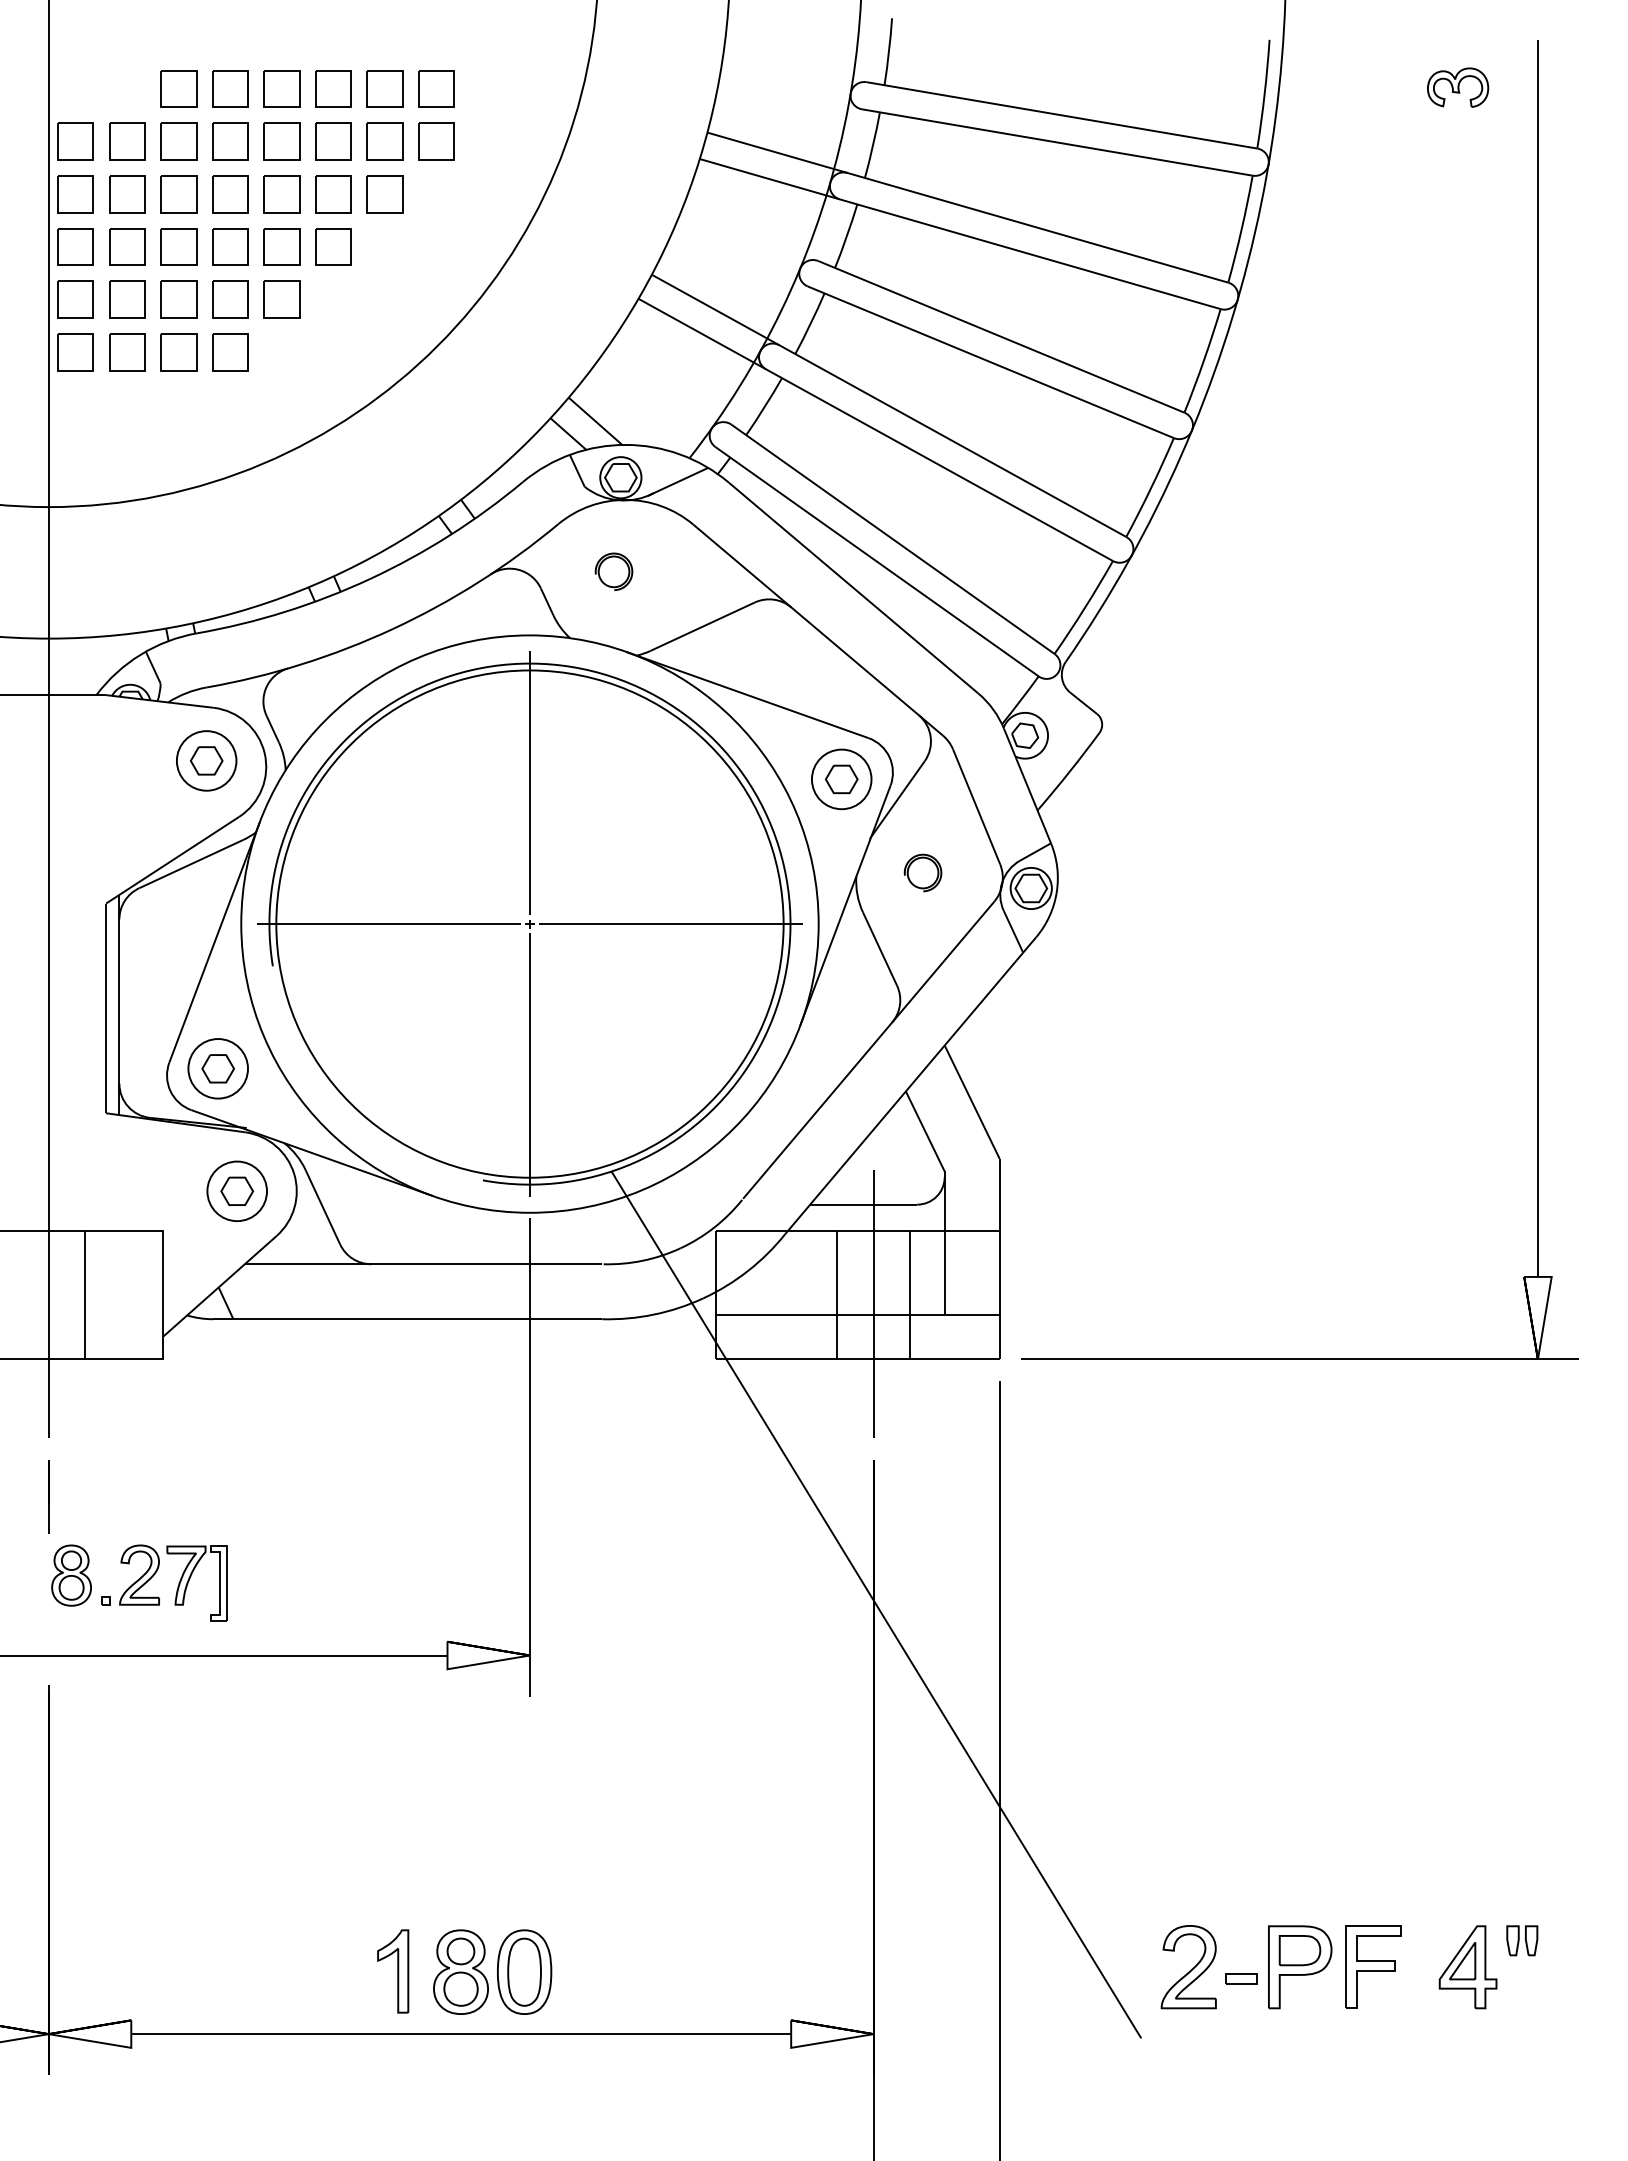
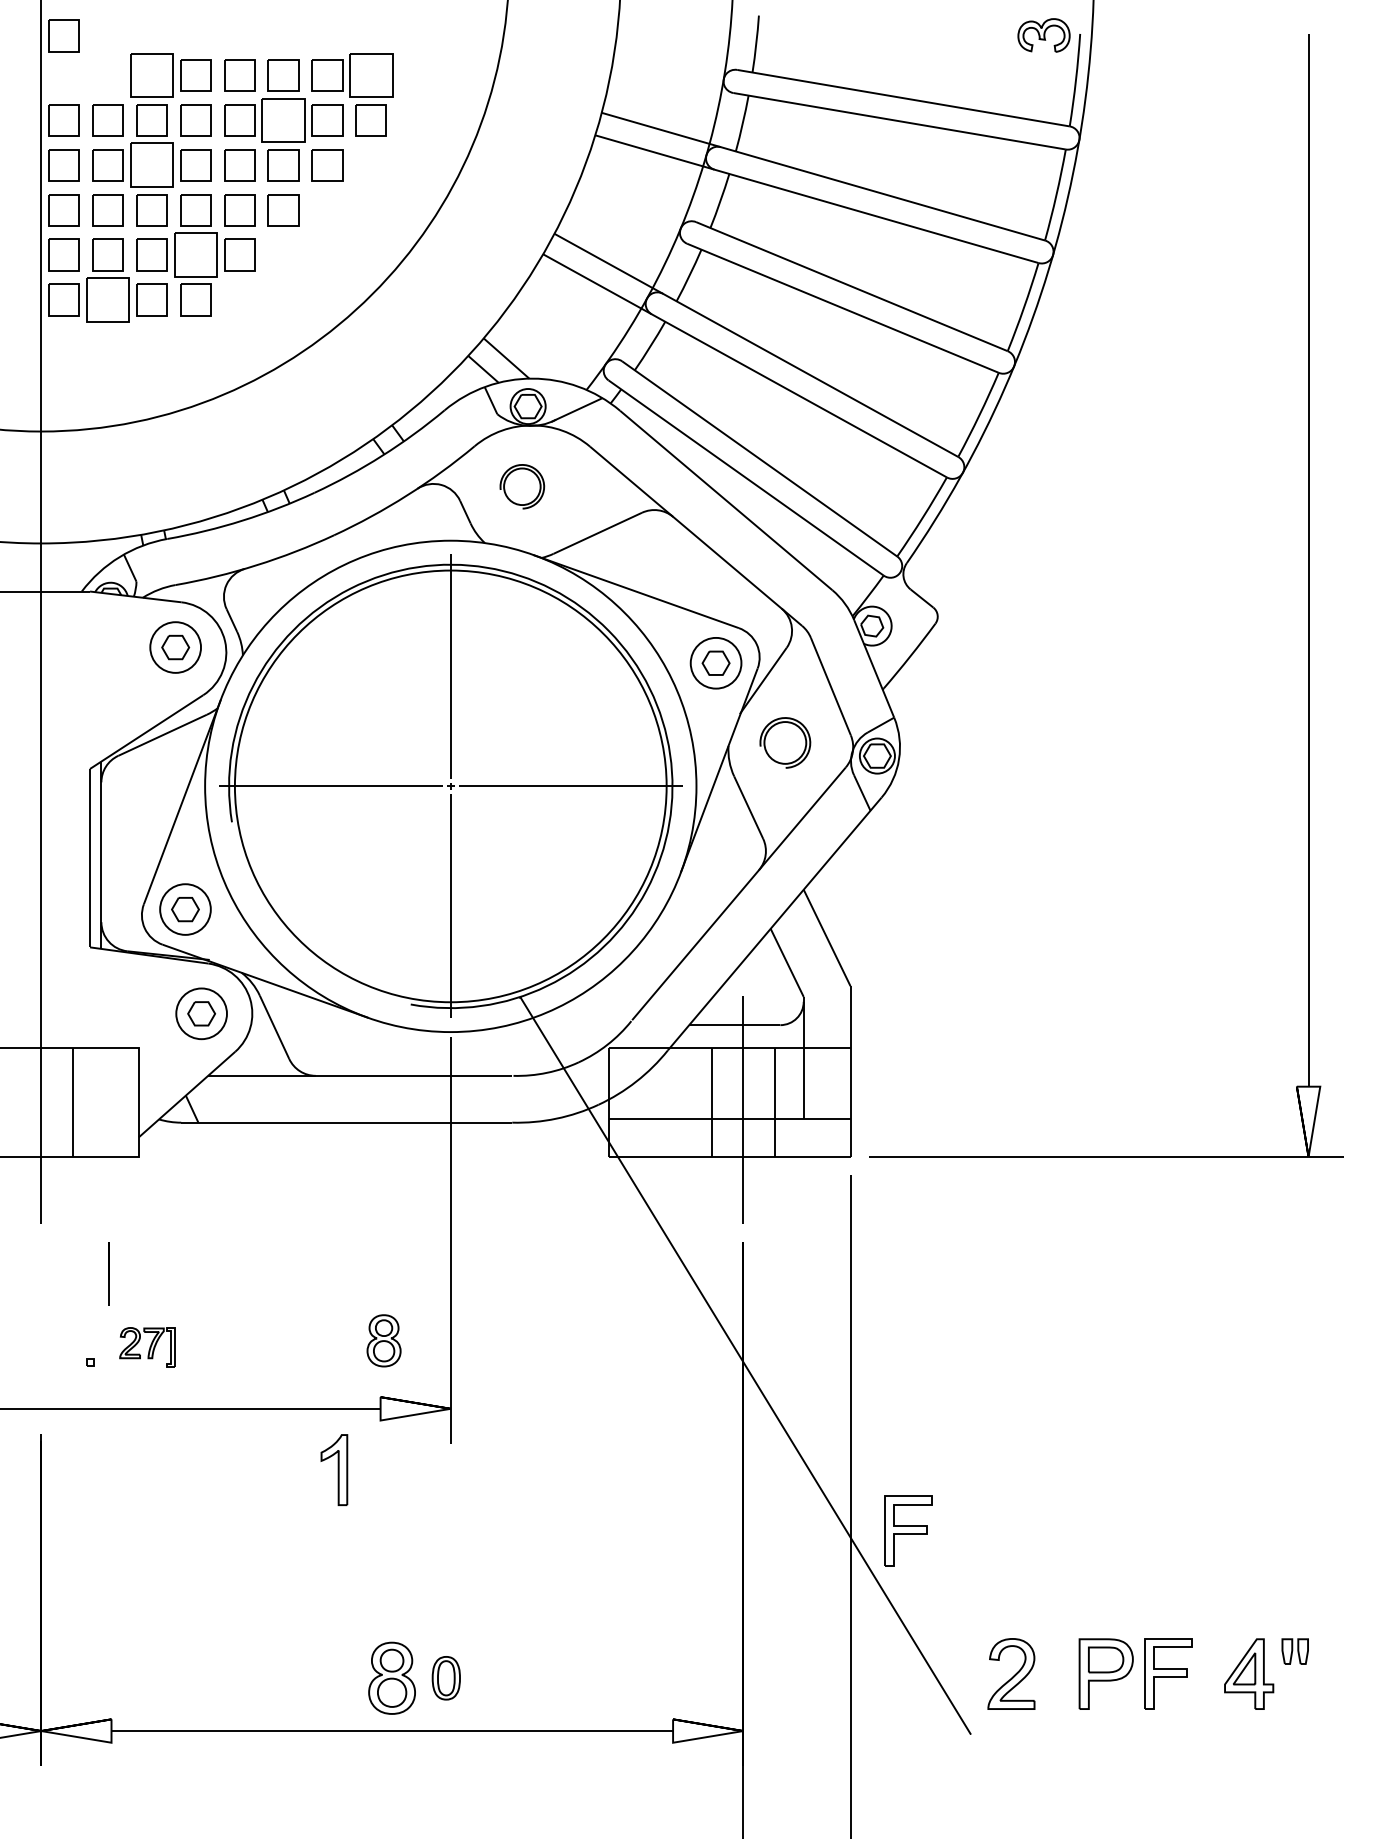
part: (75, 42) -> (64, 36), added
part: (1458, 87) -> (1044, 35), moved
part: (178, 88) -> (151, 75), size x1.4
part: (436, 88) -> (371, 75), size x1.4
part: (333, 141) -> (283, 120), size x1.4
part: (178, 194) -> (151, 165), size x1.4
part: (230, 299) -> (195, 254), size x1.4
part: (127, 352) -> (108, 299), size x1.4
part: (613, 571) -> (521, 486), size x1.4
part: (922, 872) -> (784, 742), size x1.6
line: (48, 1496) -> (109, 1273), moved
part: (71, 1575) -> (384, 1340), moved
part: (173, 1582) -> (147, 1346), size x0.6
part: (1067, 1798) -> (908, 1530), added
part: (393, 1971) -> (334, 1470), moved
part: (524, 1971) -> (446, 1677), size x0.6
part: (1241, 1978) -> (1056, 1683), removed

